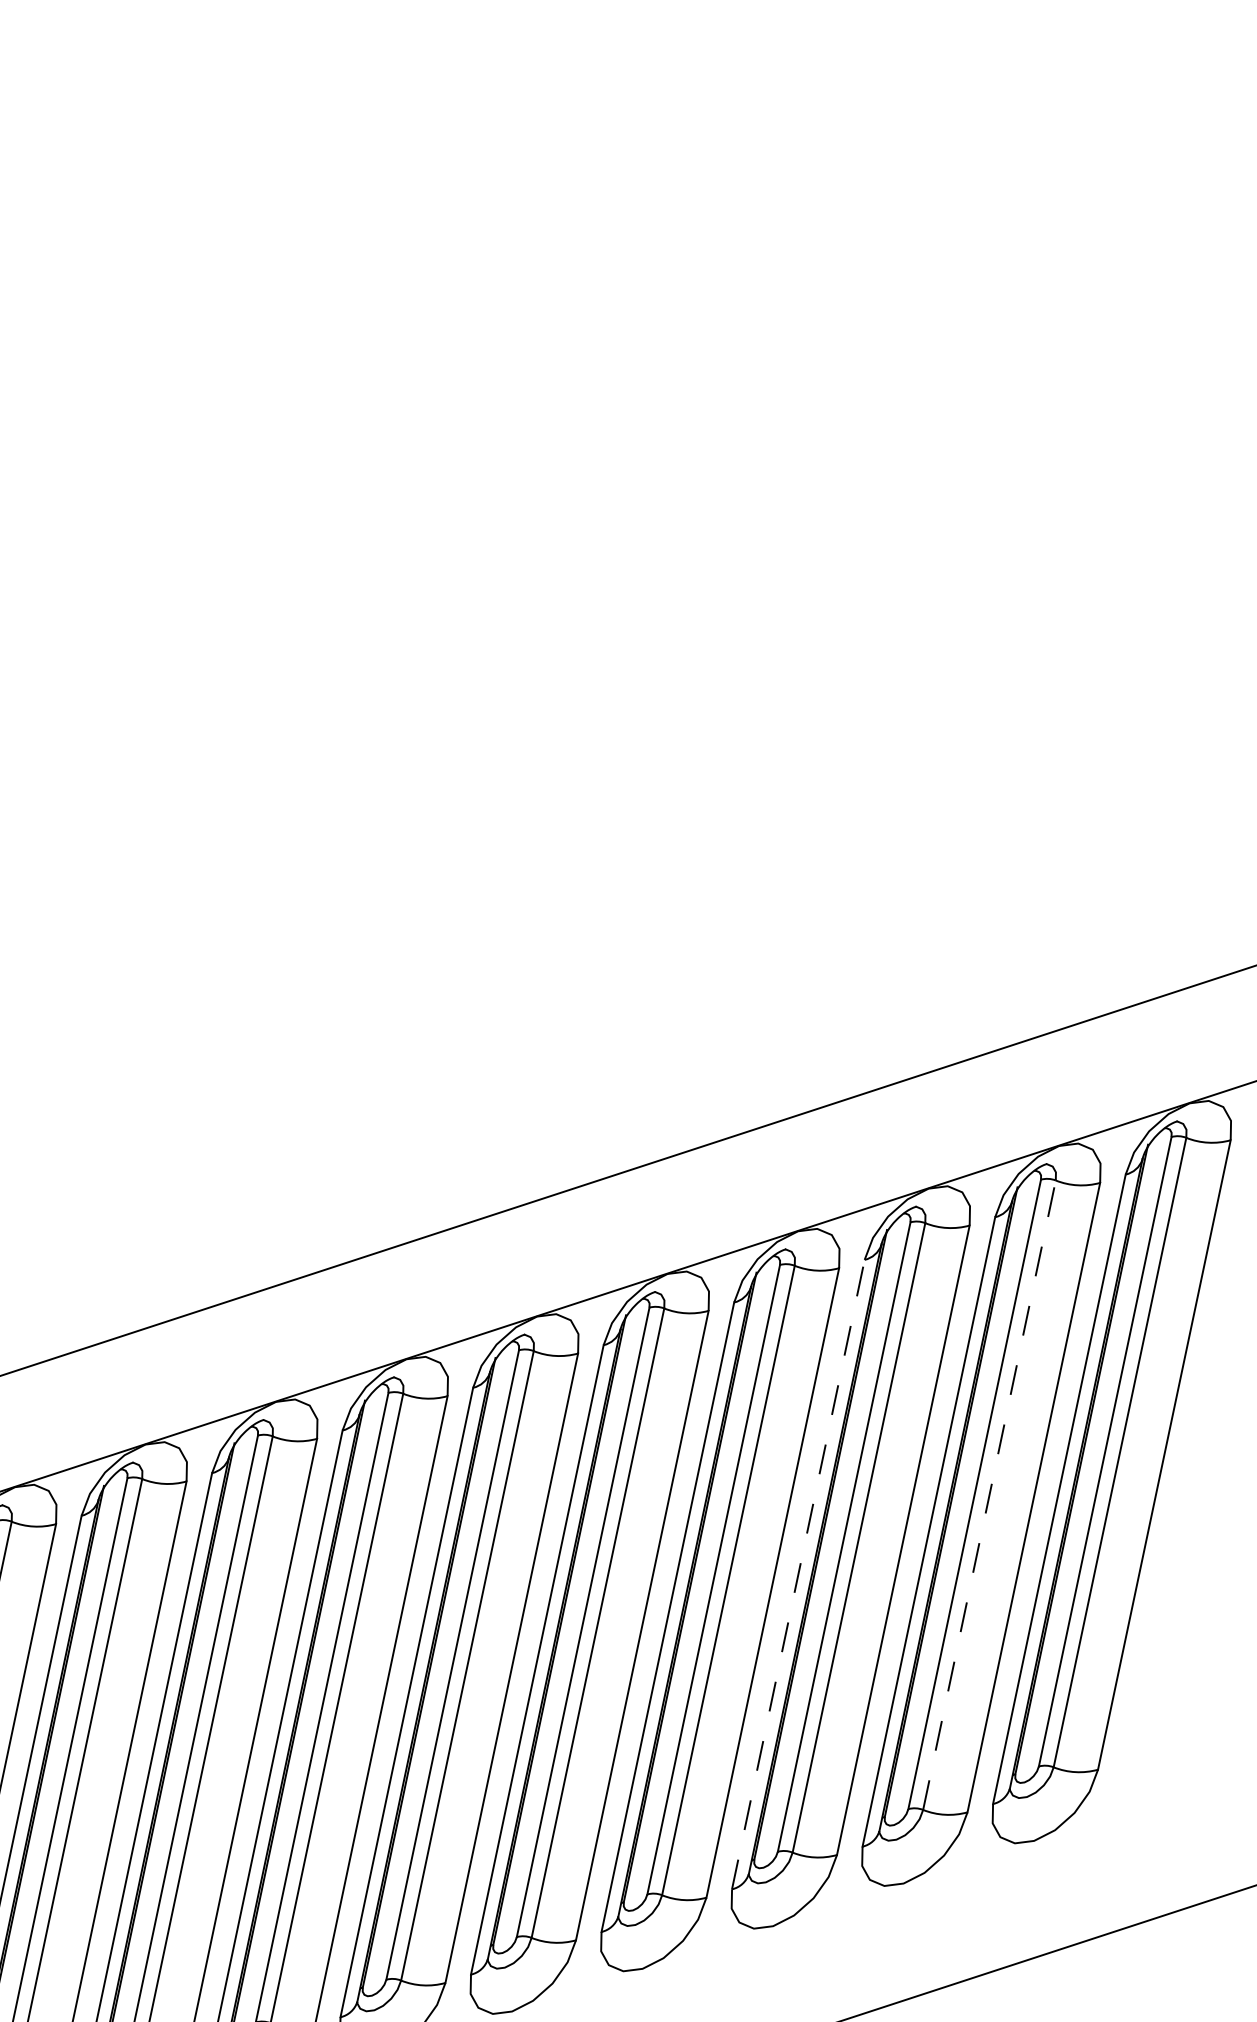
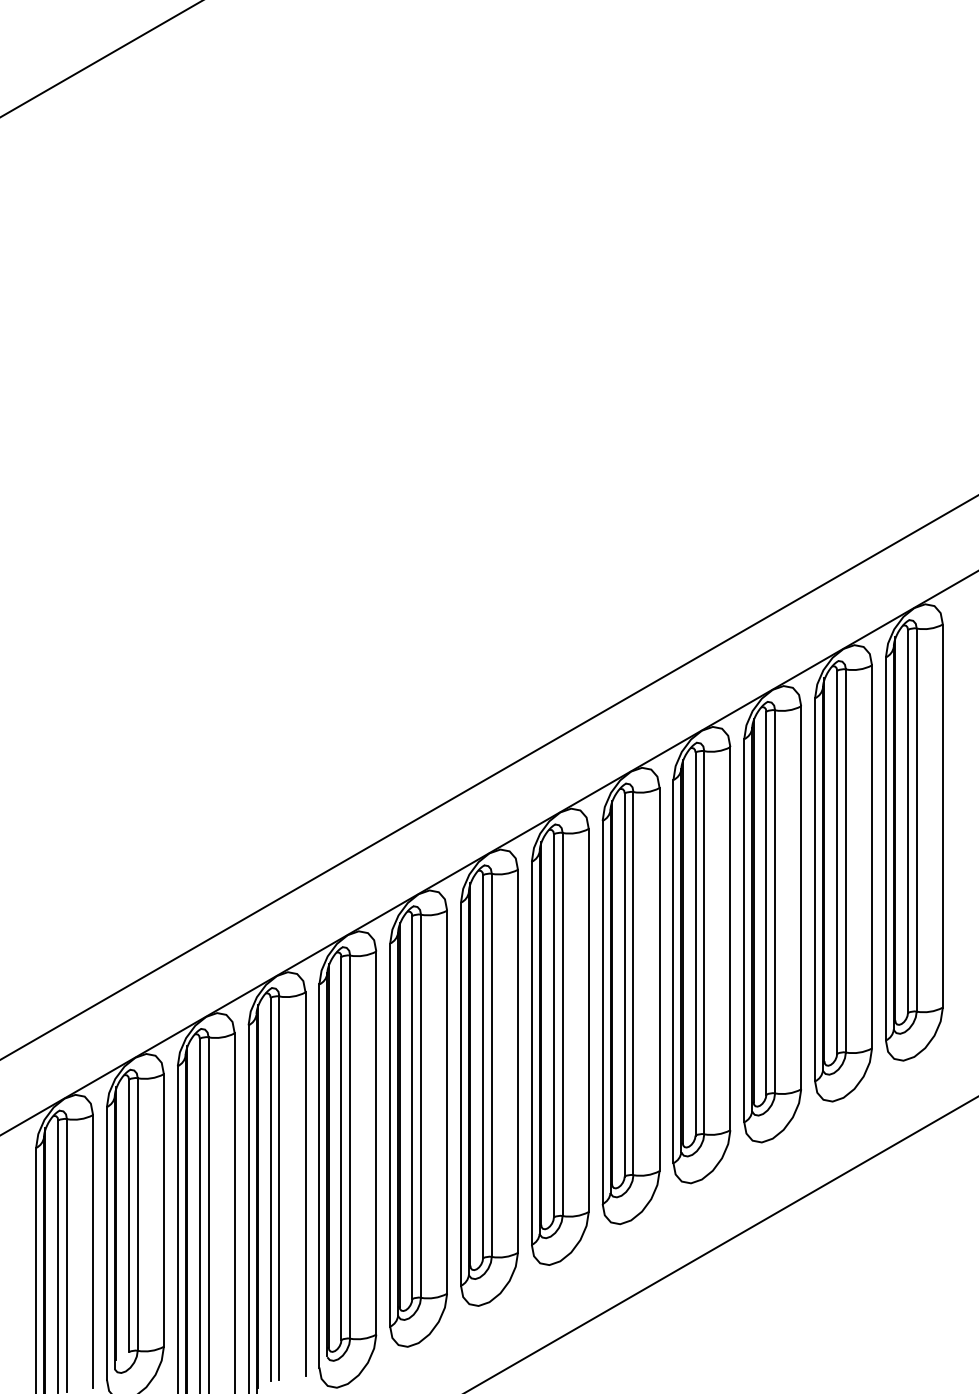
line: (988, 1495) -> (845, 861), dashed -> solid
line: (798, 1574) -> (744, 930), dashed -> solid

